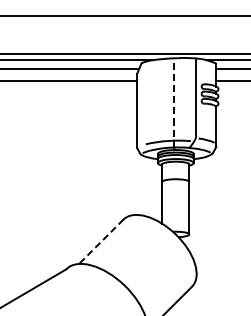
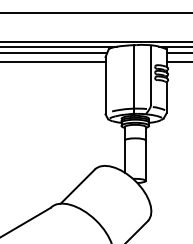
line: (174, 102) -> (134, 79), dashed -> solid
line: (101, 242) -> (78, 187), dashed -> solid

